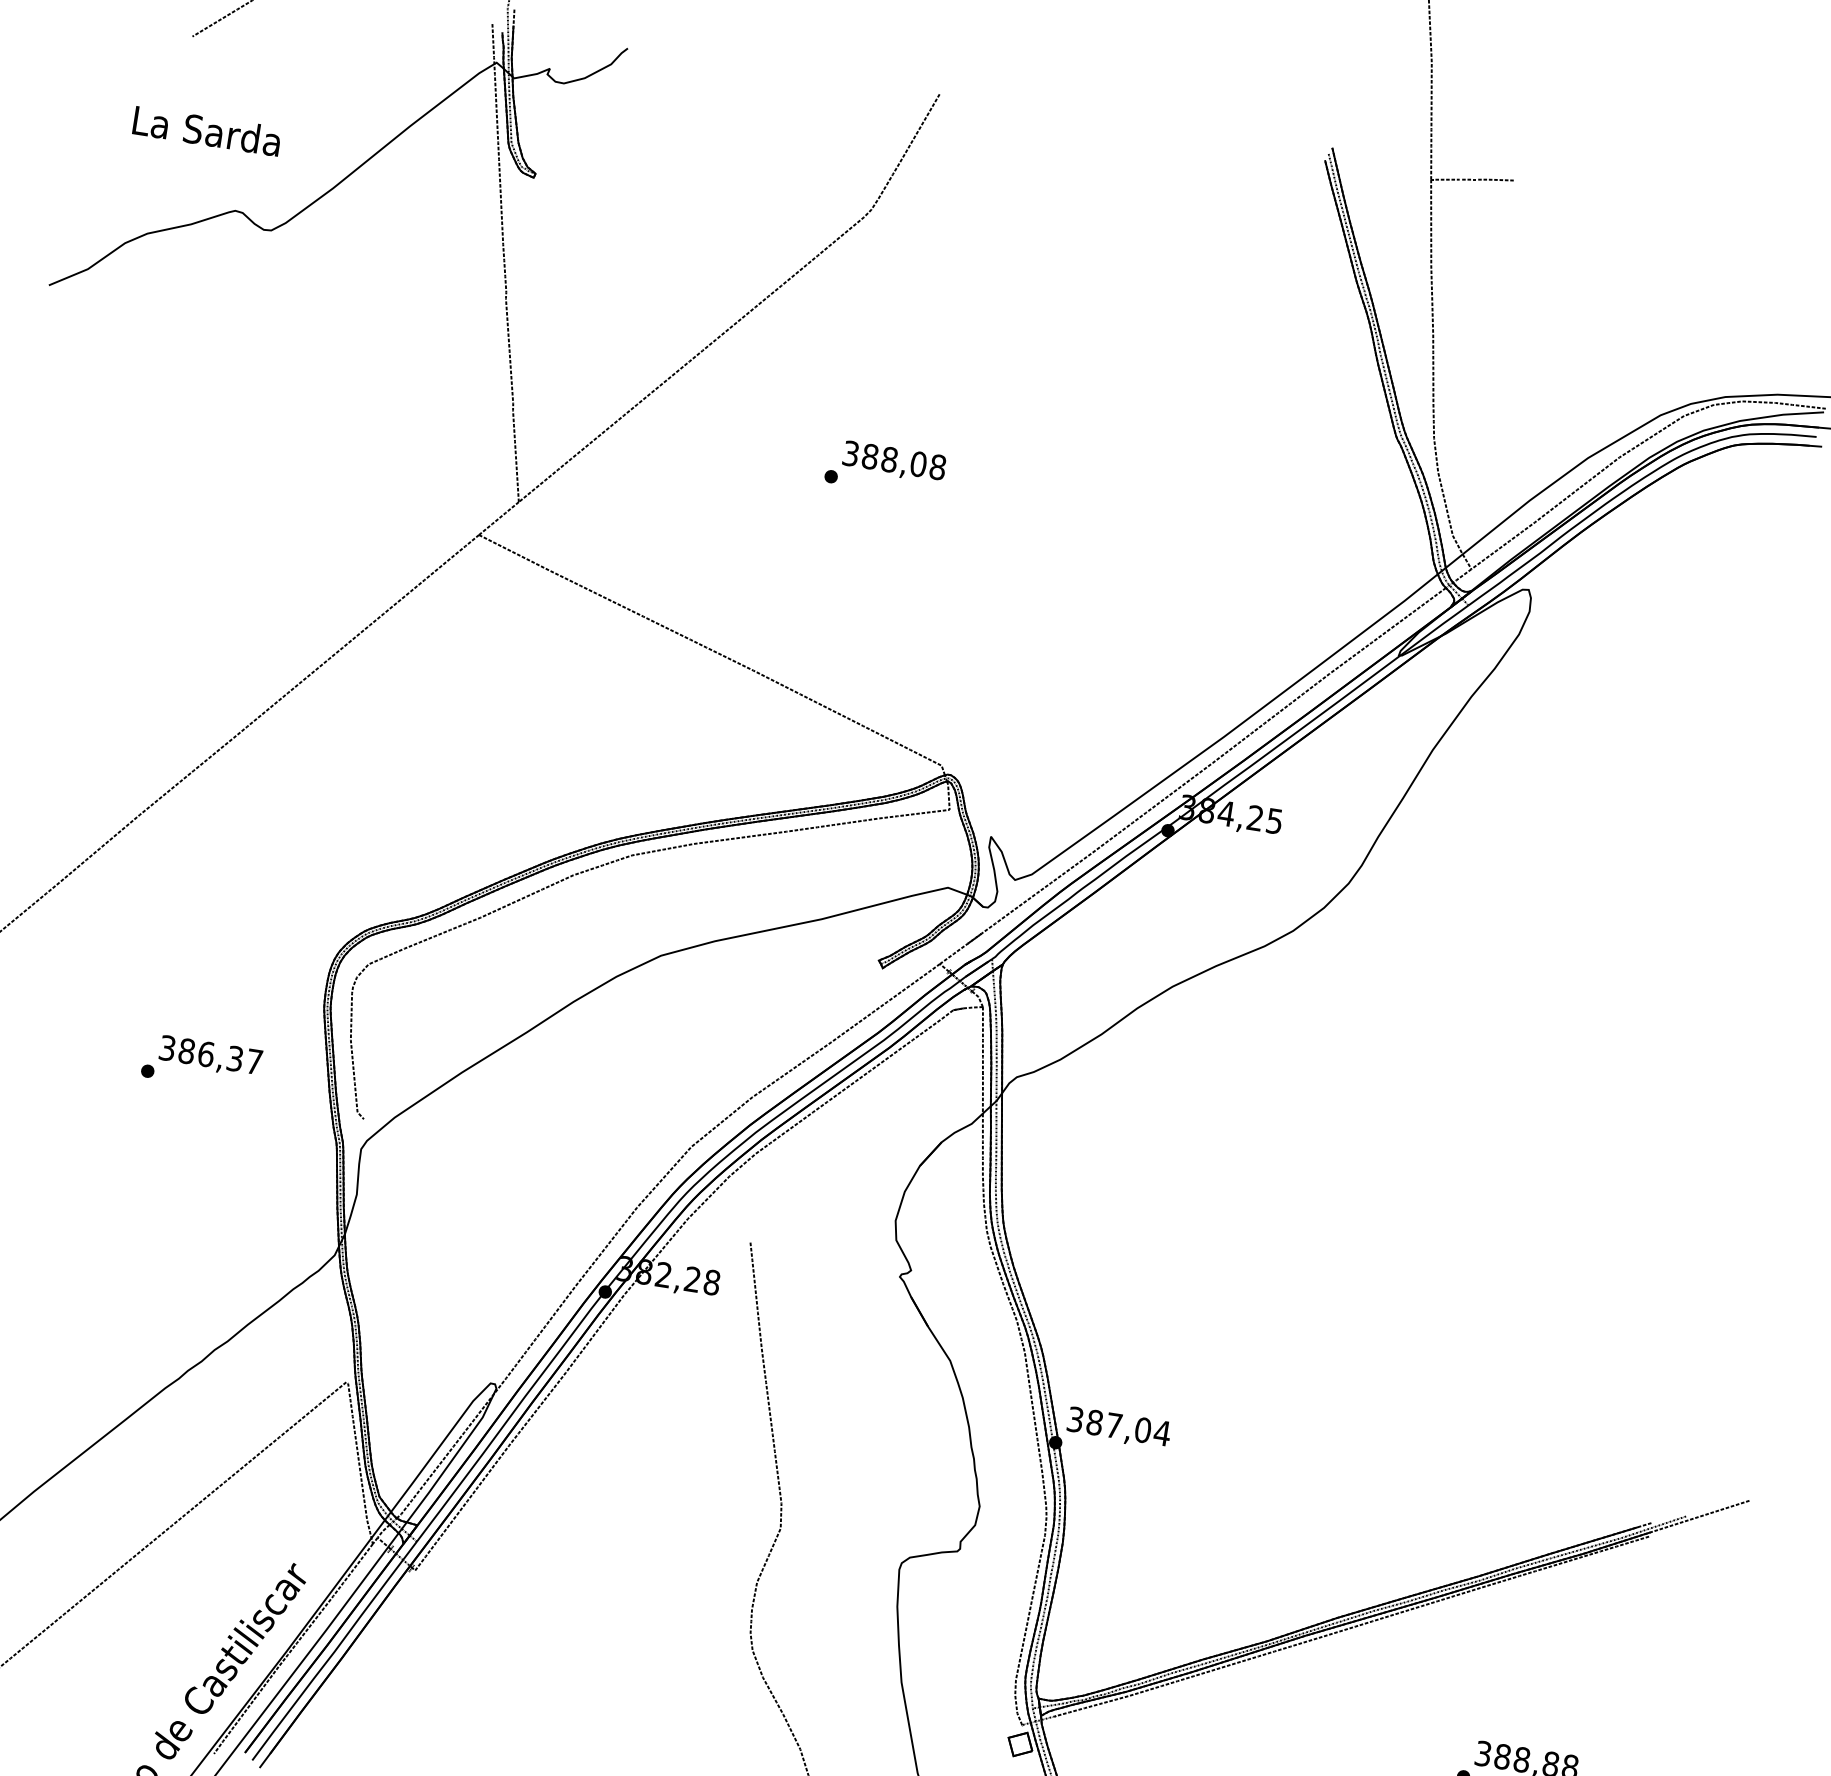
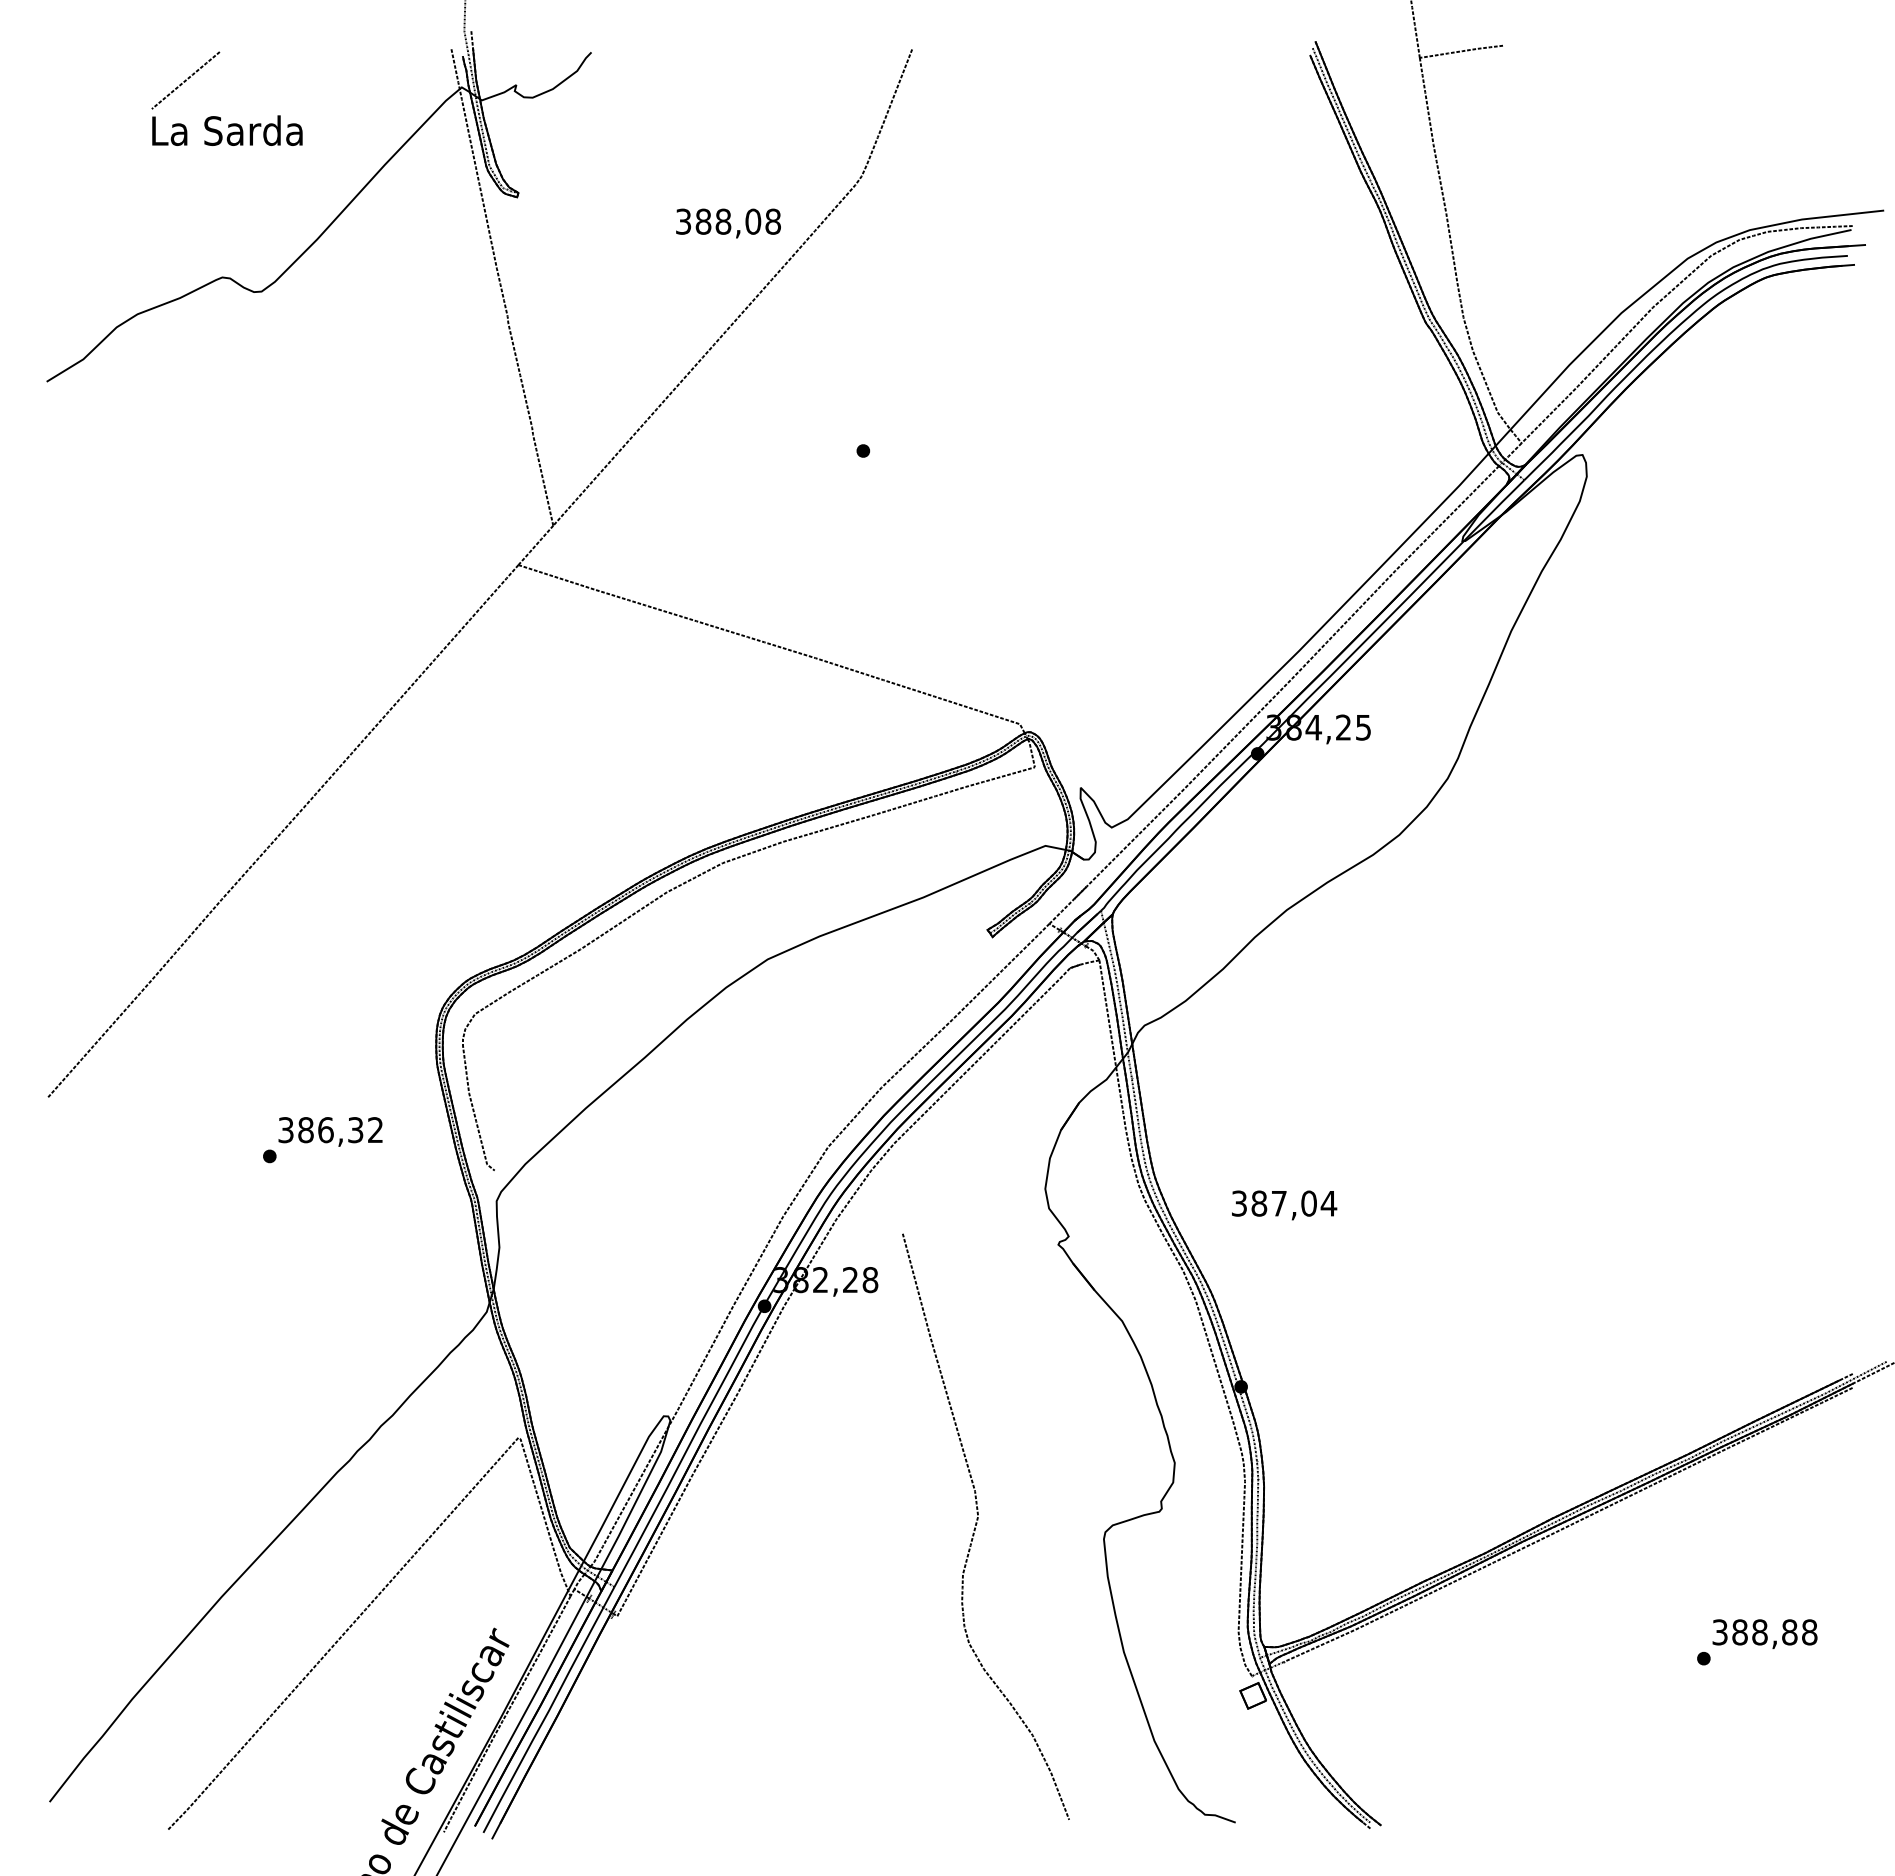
text: (207, 130) -> (227, 130), moved
text: (894, 462) -> (728, 223), moved
text: (254, 1061) -> (375, 1129), 386,37 -> 386,32
text: (1118, 1428) -> (1284, 1205), moved

